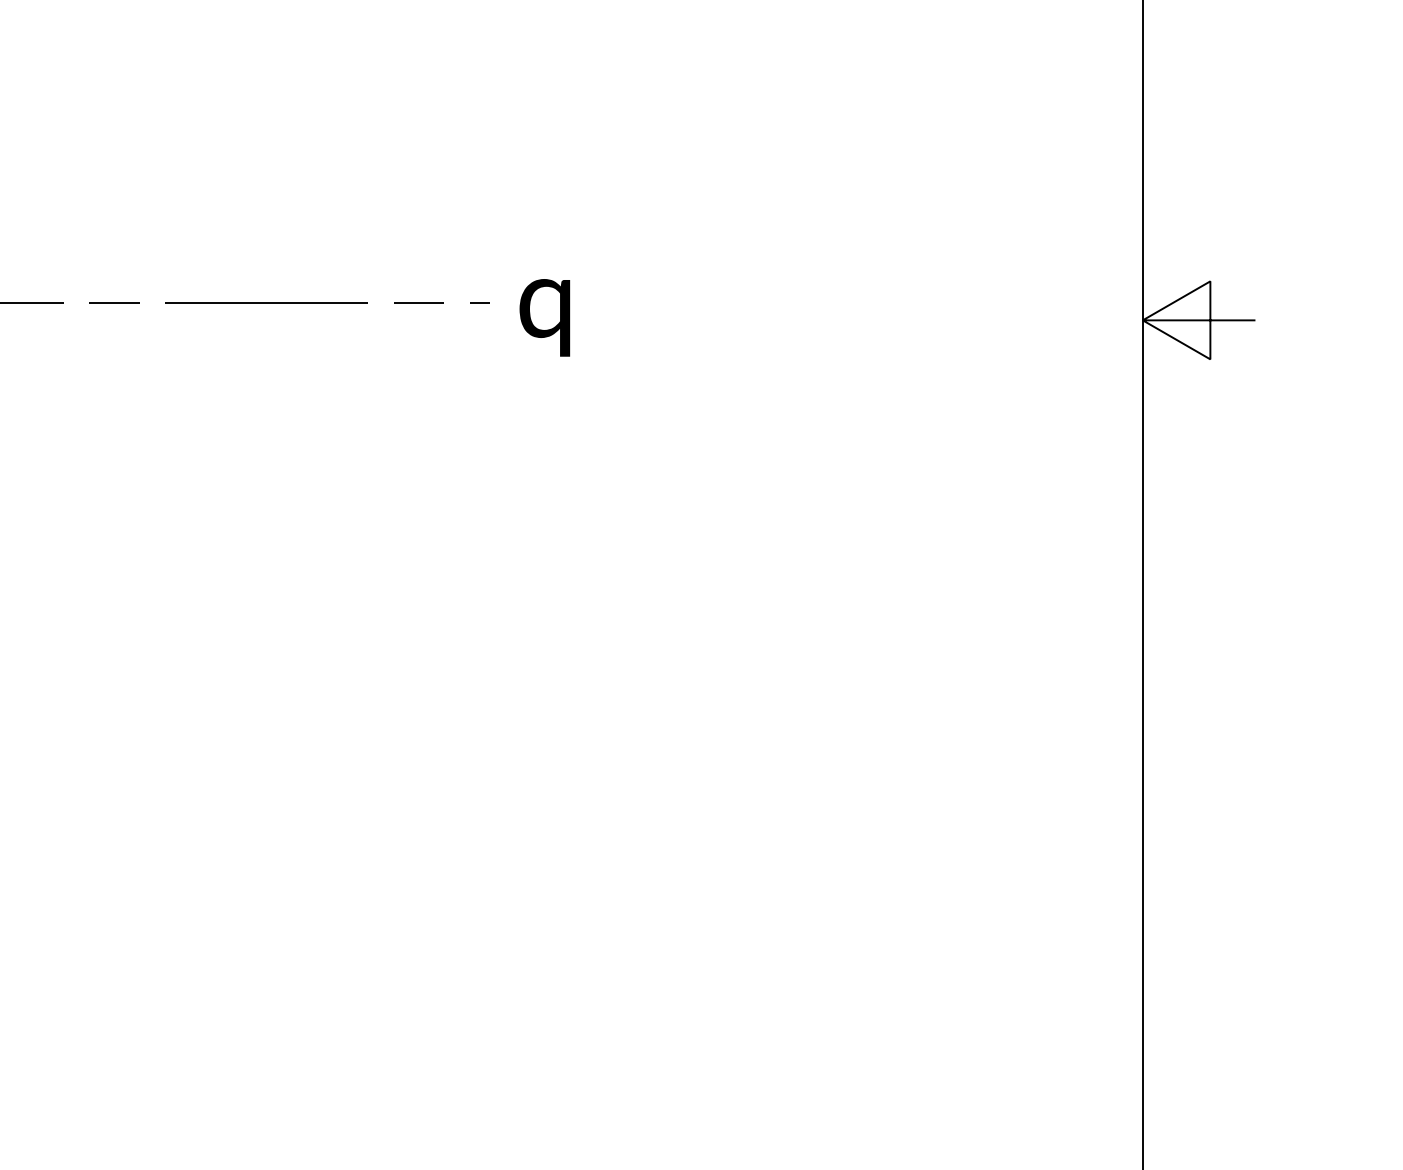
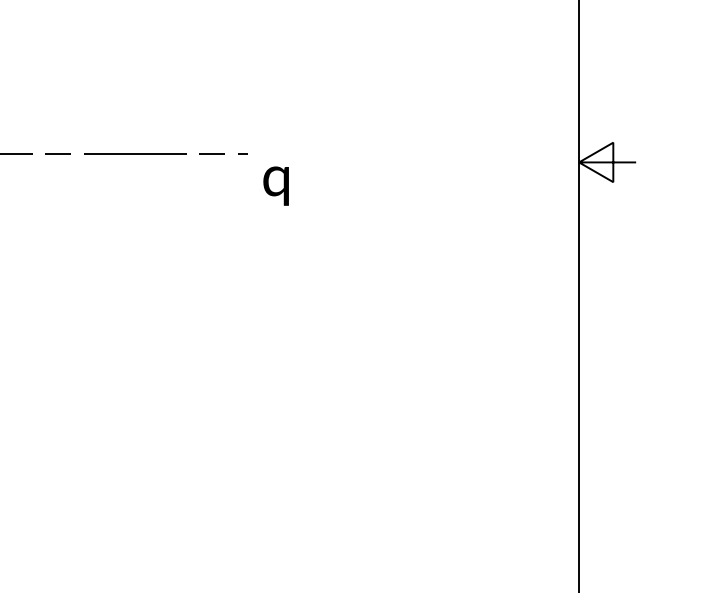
text: (543, 316) -> (275, 185), moved

